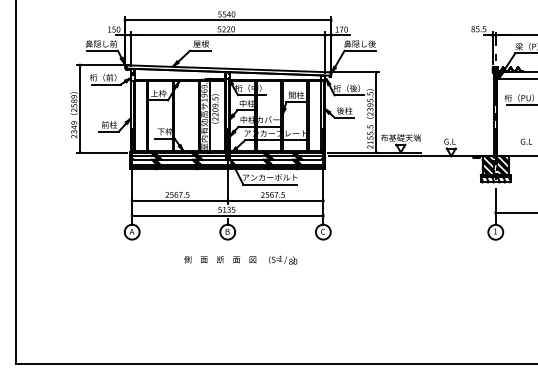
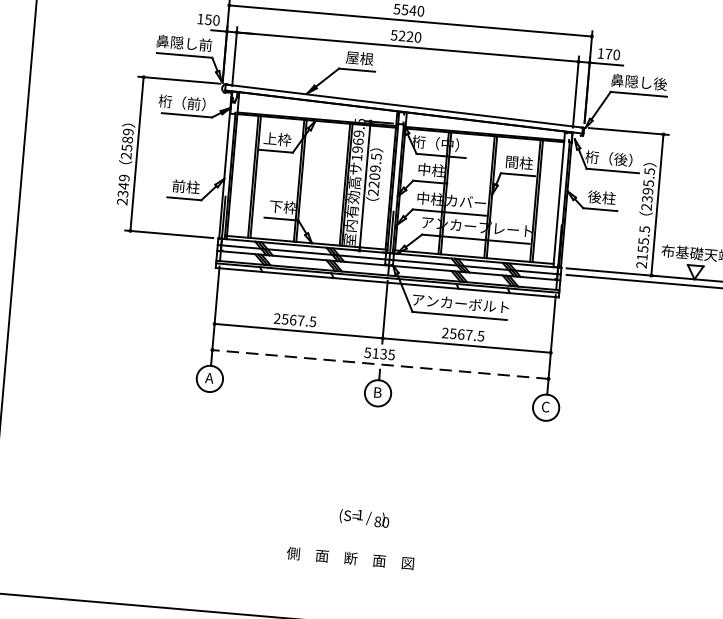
line: (227, 215) -> (380, 363), solid -> dashed
text: (220, 259) -> (351, 558), moved
text: (283, 259) -> (365, 516), moved

